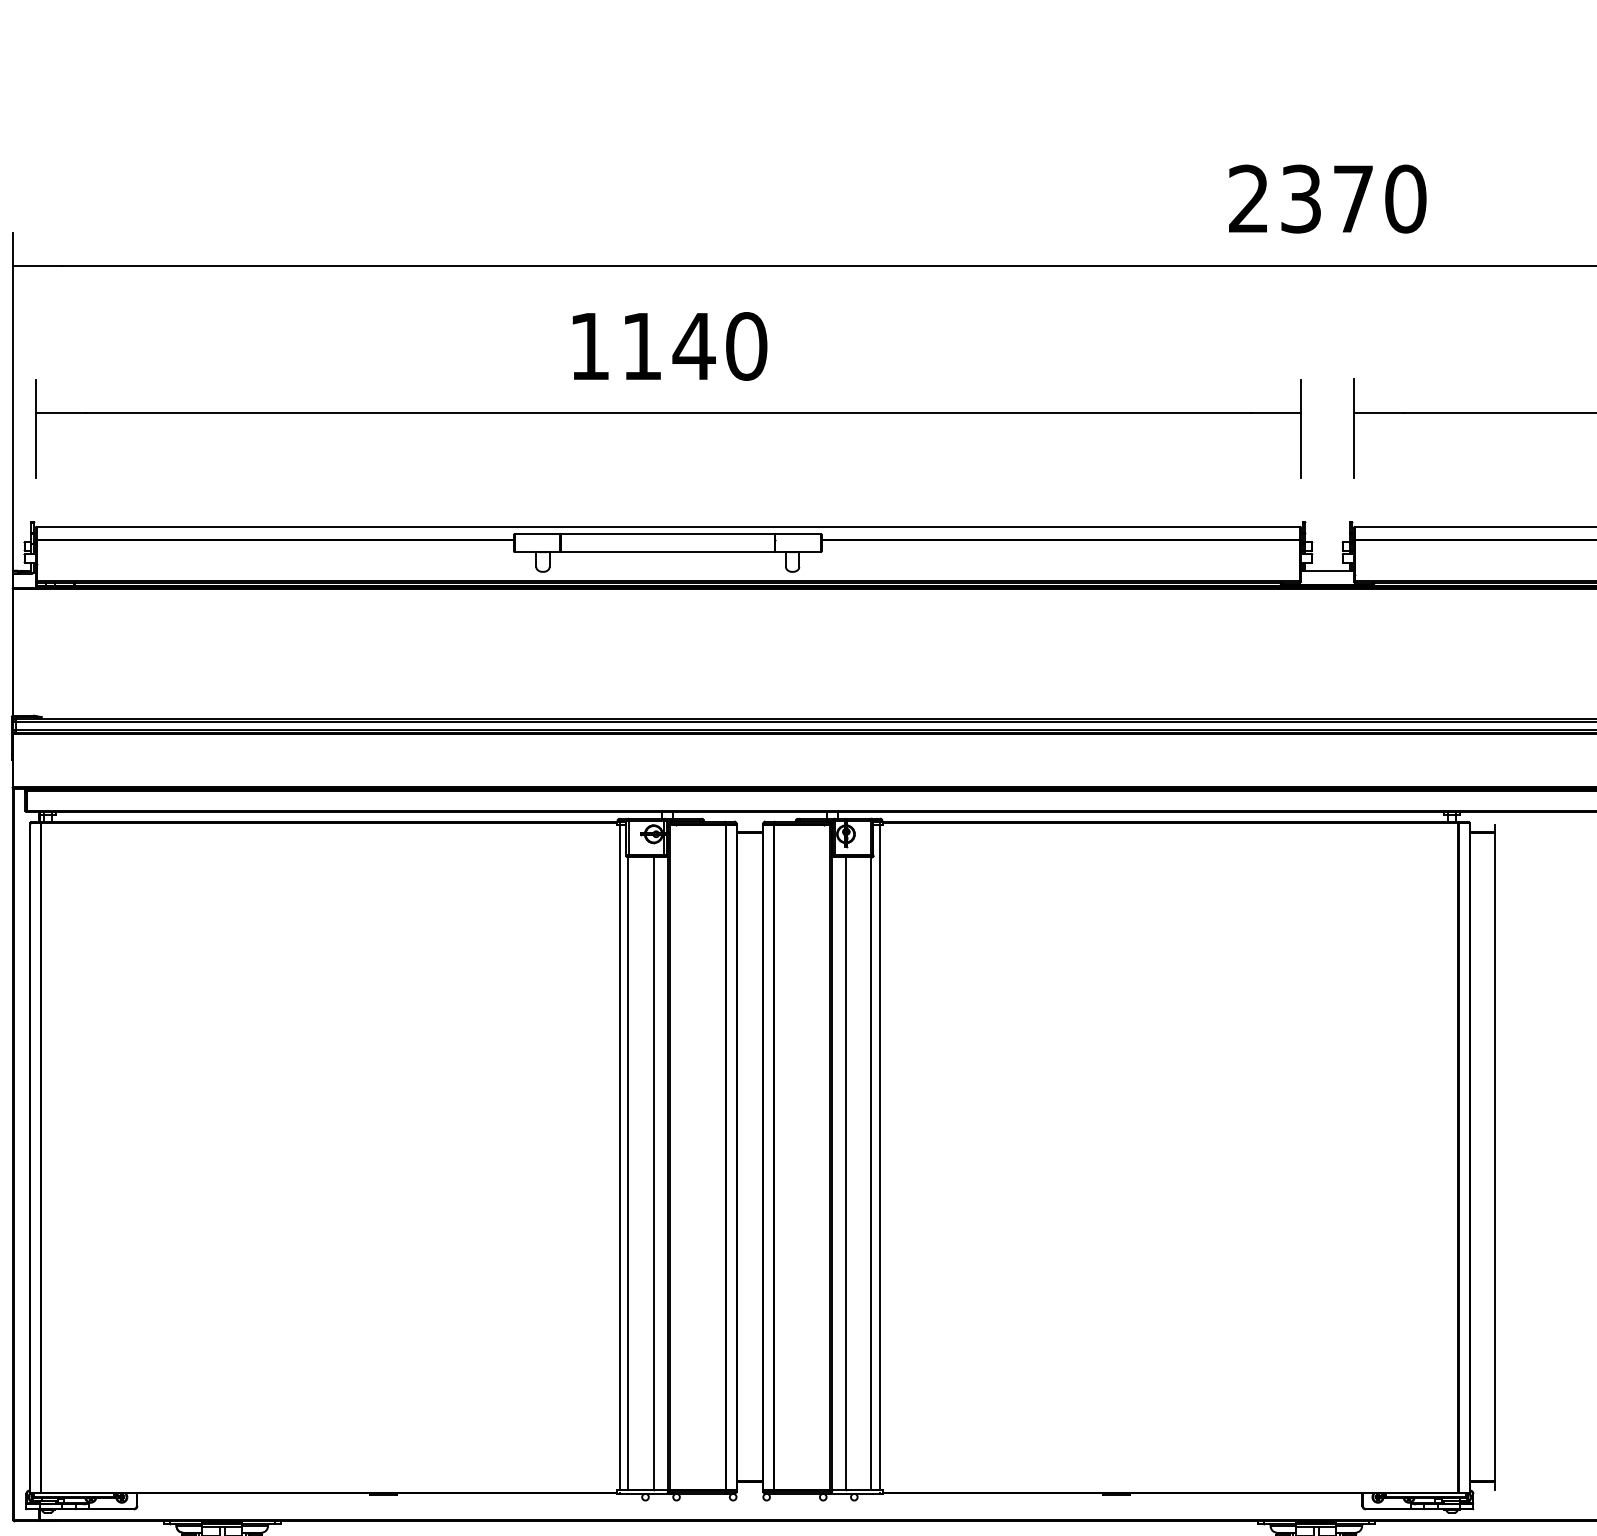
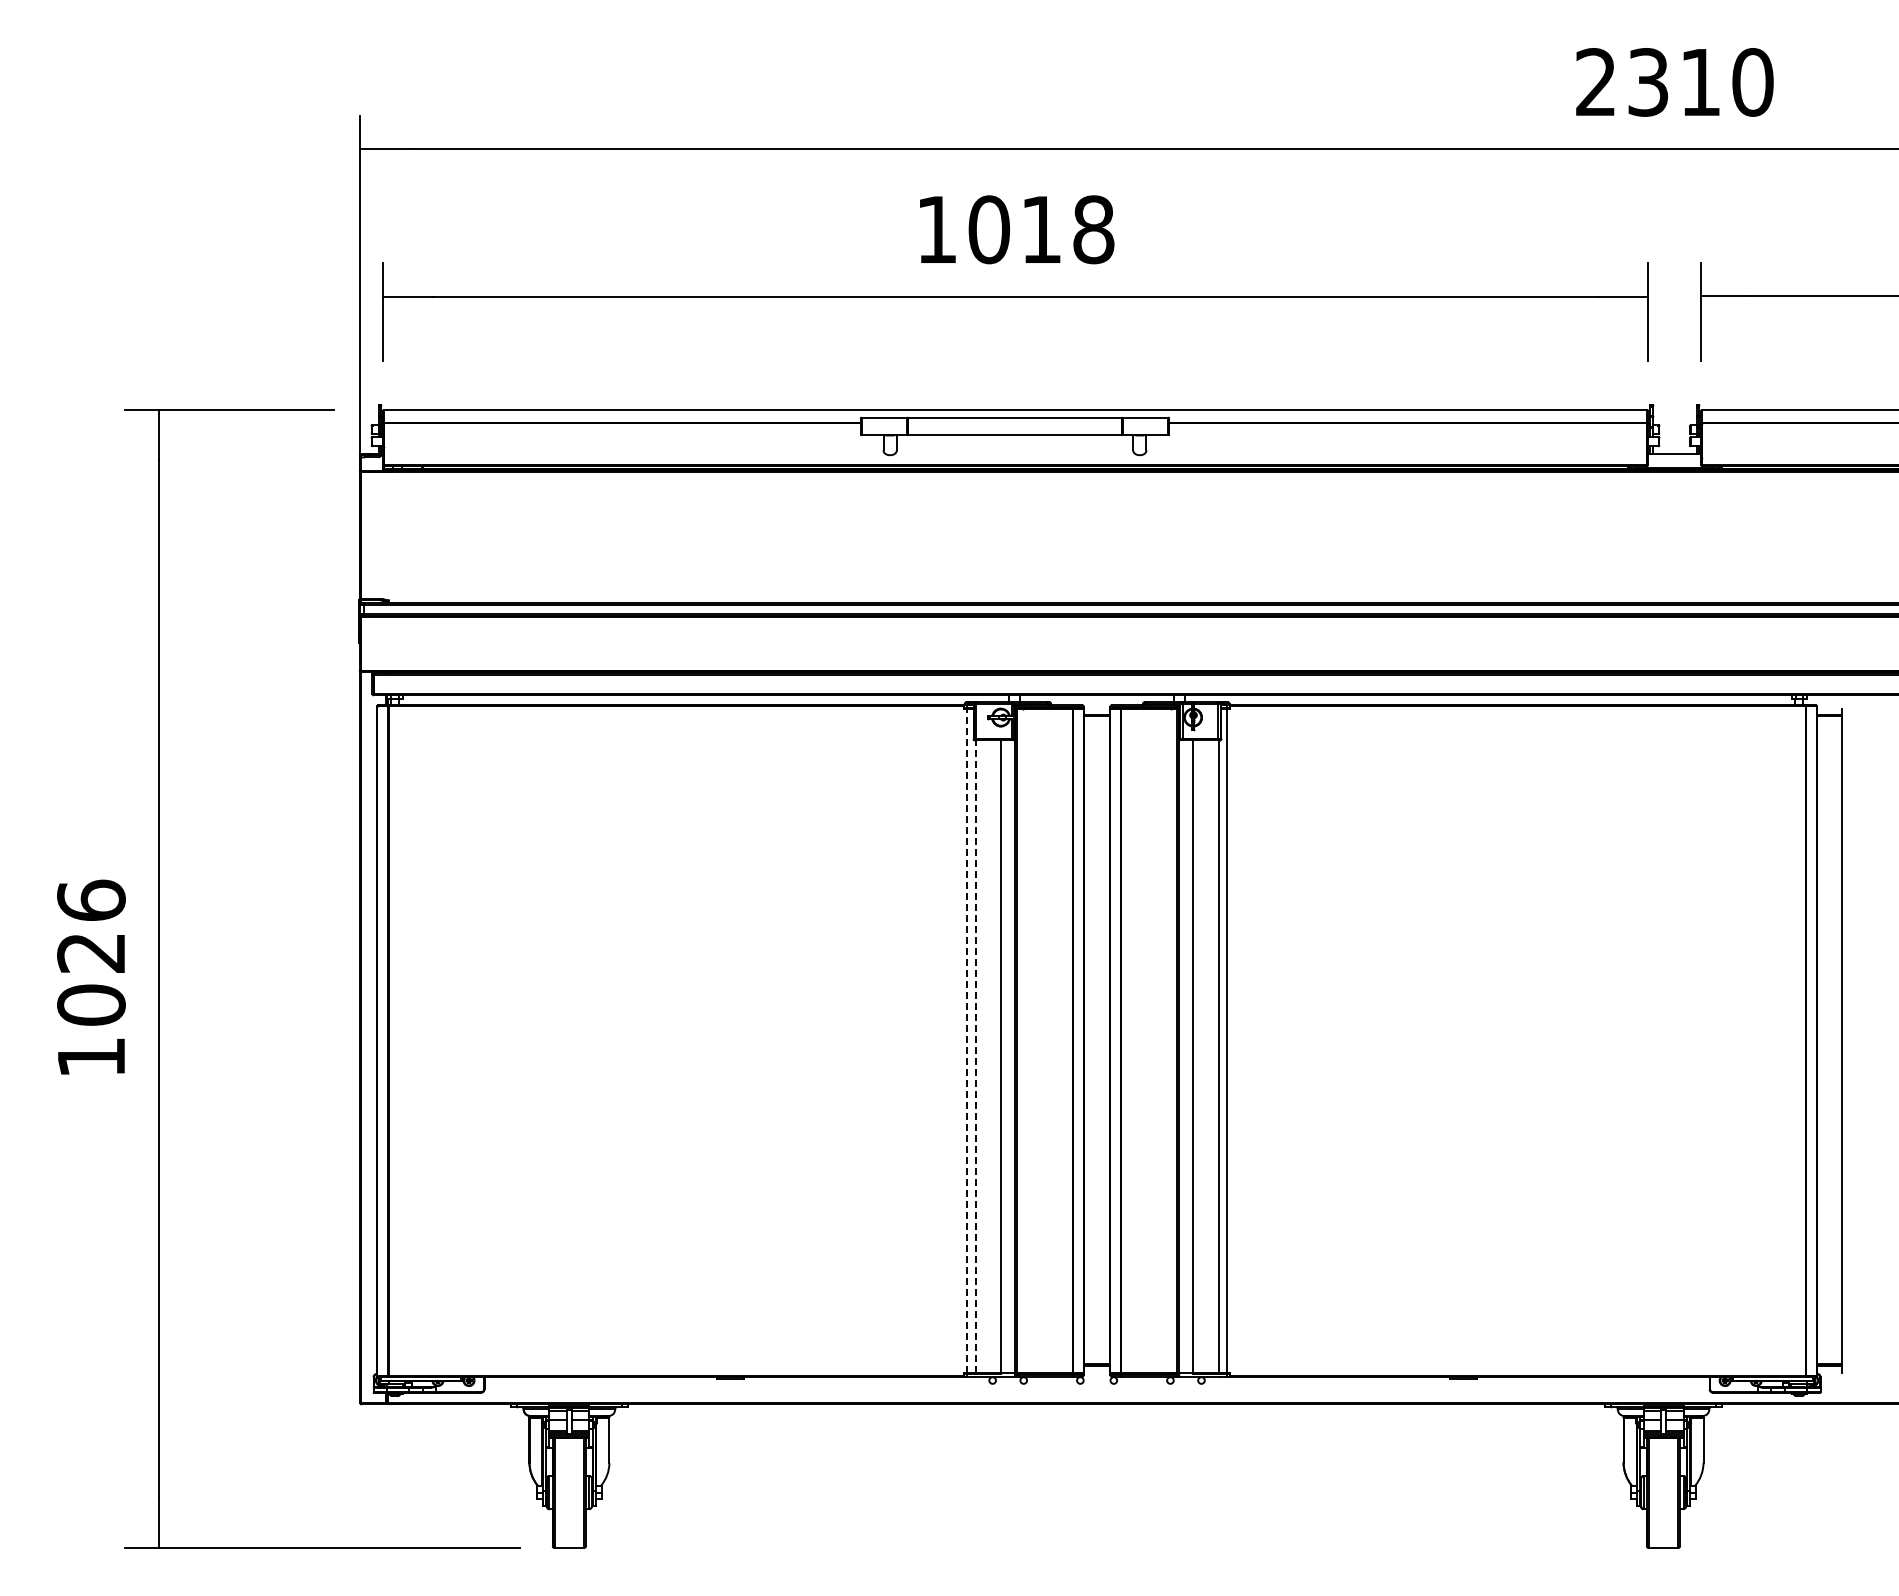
text: (1353, 199) -> (1700, 82), 2370 -> 2310
text: (694, 346) -> (1041, 229), 1140 -> 1018
line: (620, 1157) -> (967, 1040), solid -> dashed
line: (628, 1173) -> (975, 1056), solid -> dashed

